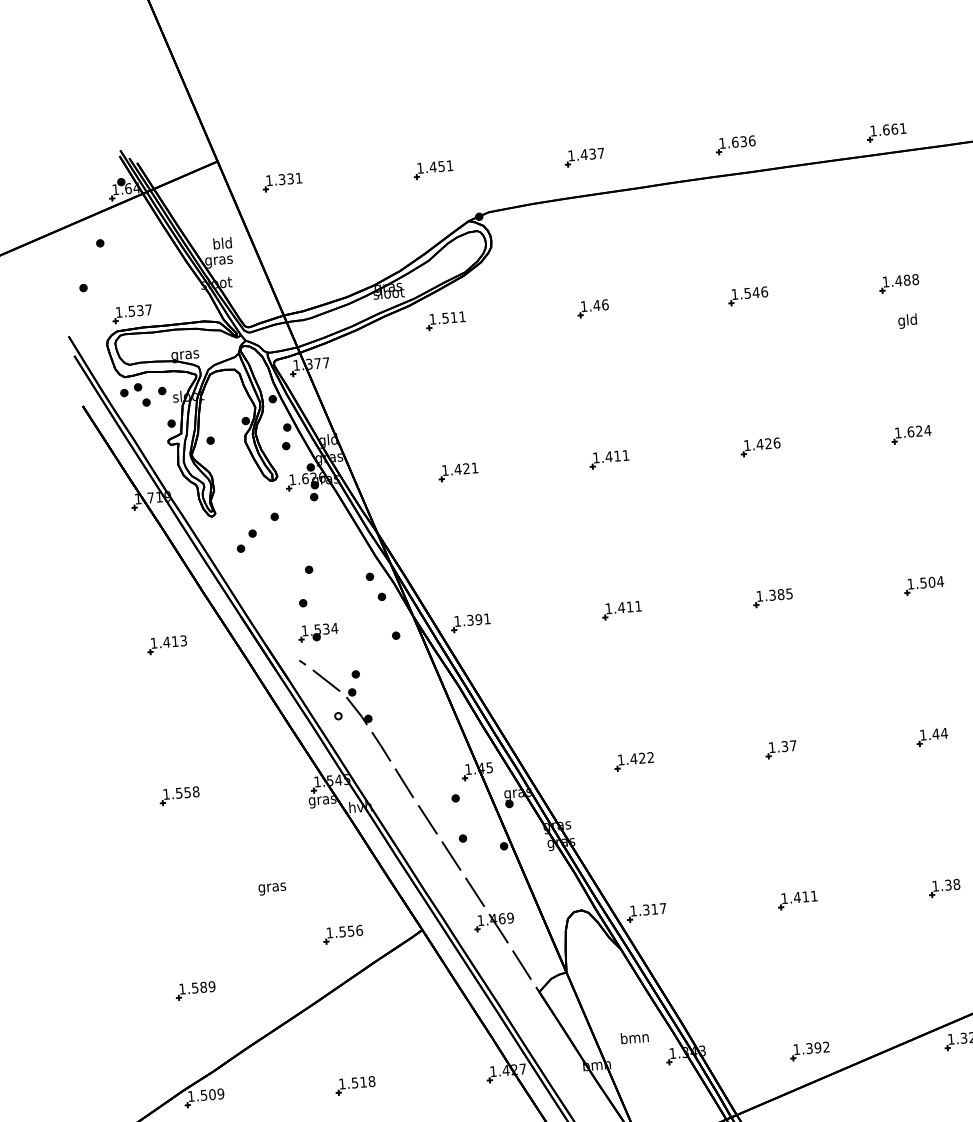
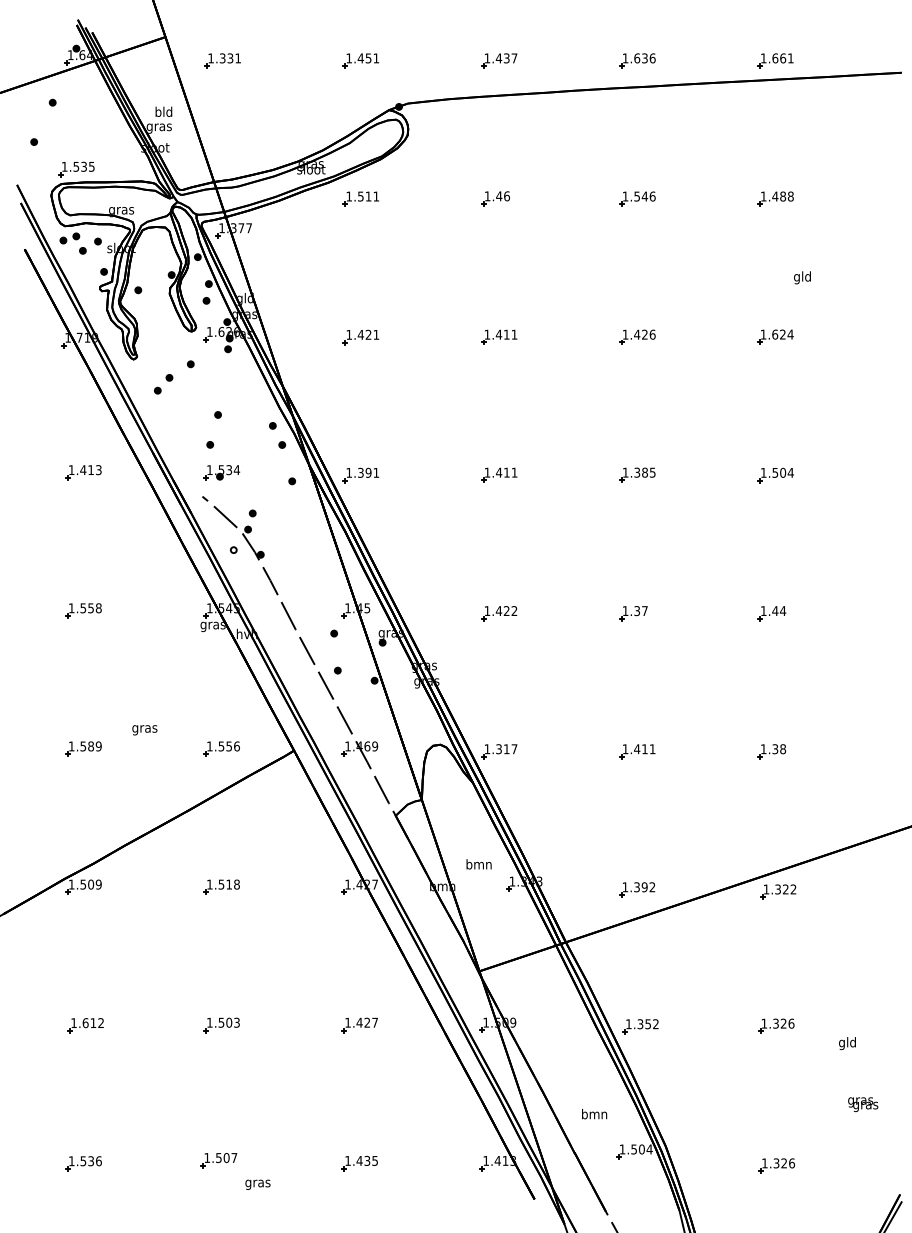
text: (148, 309) -> (91, 166), 1.537 -> 1.535
text: (907, 320) -> (802, 277), moved
text: (272, 889) -> (144, 730), moved
part: (195, 990) -> (83, 748), moved

